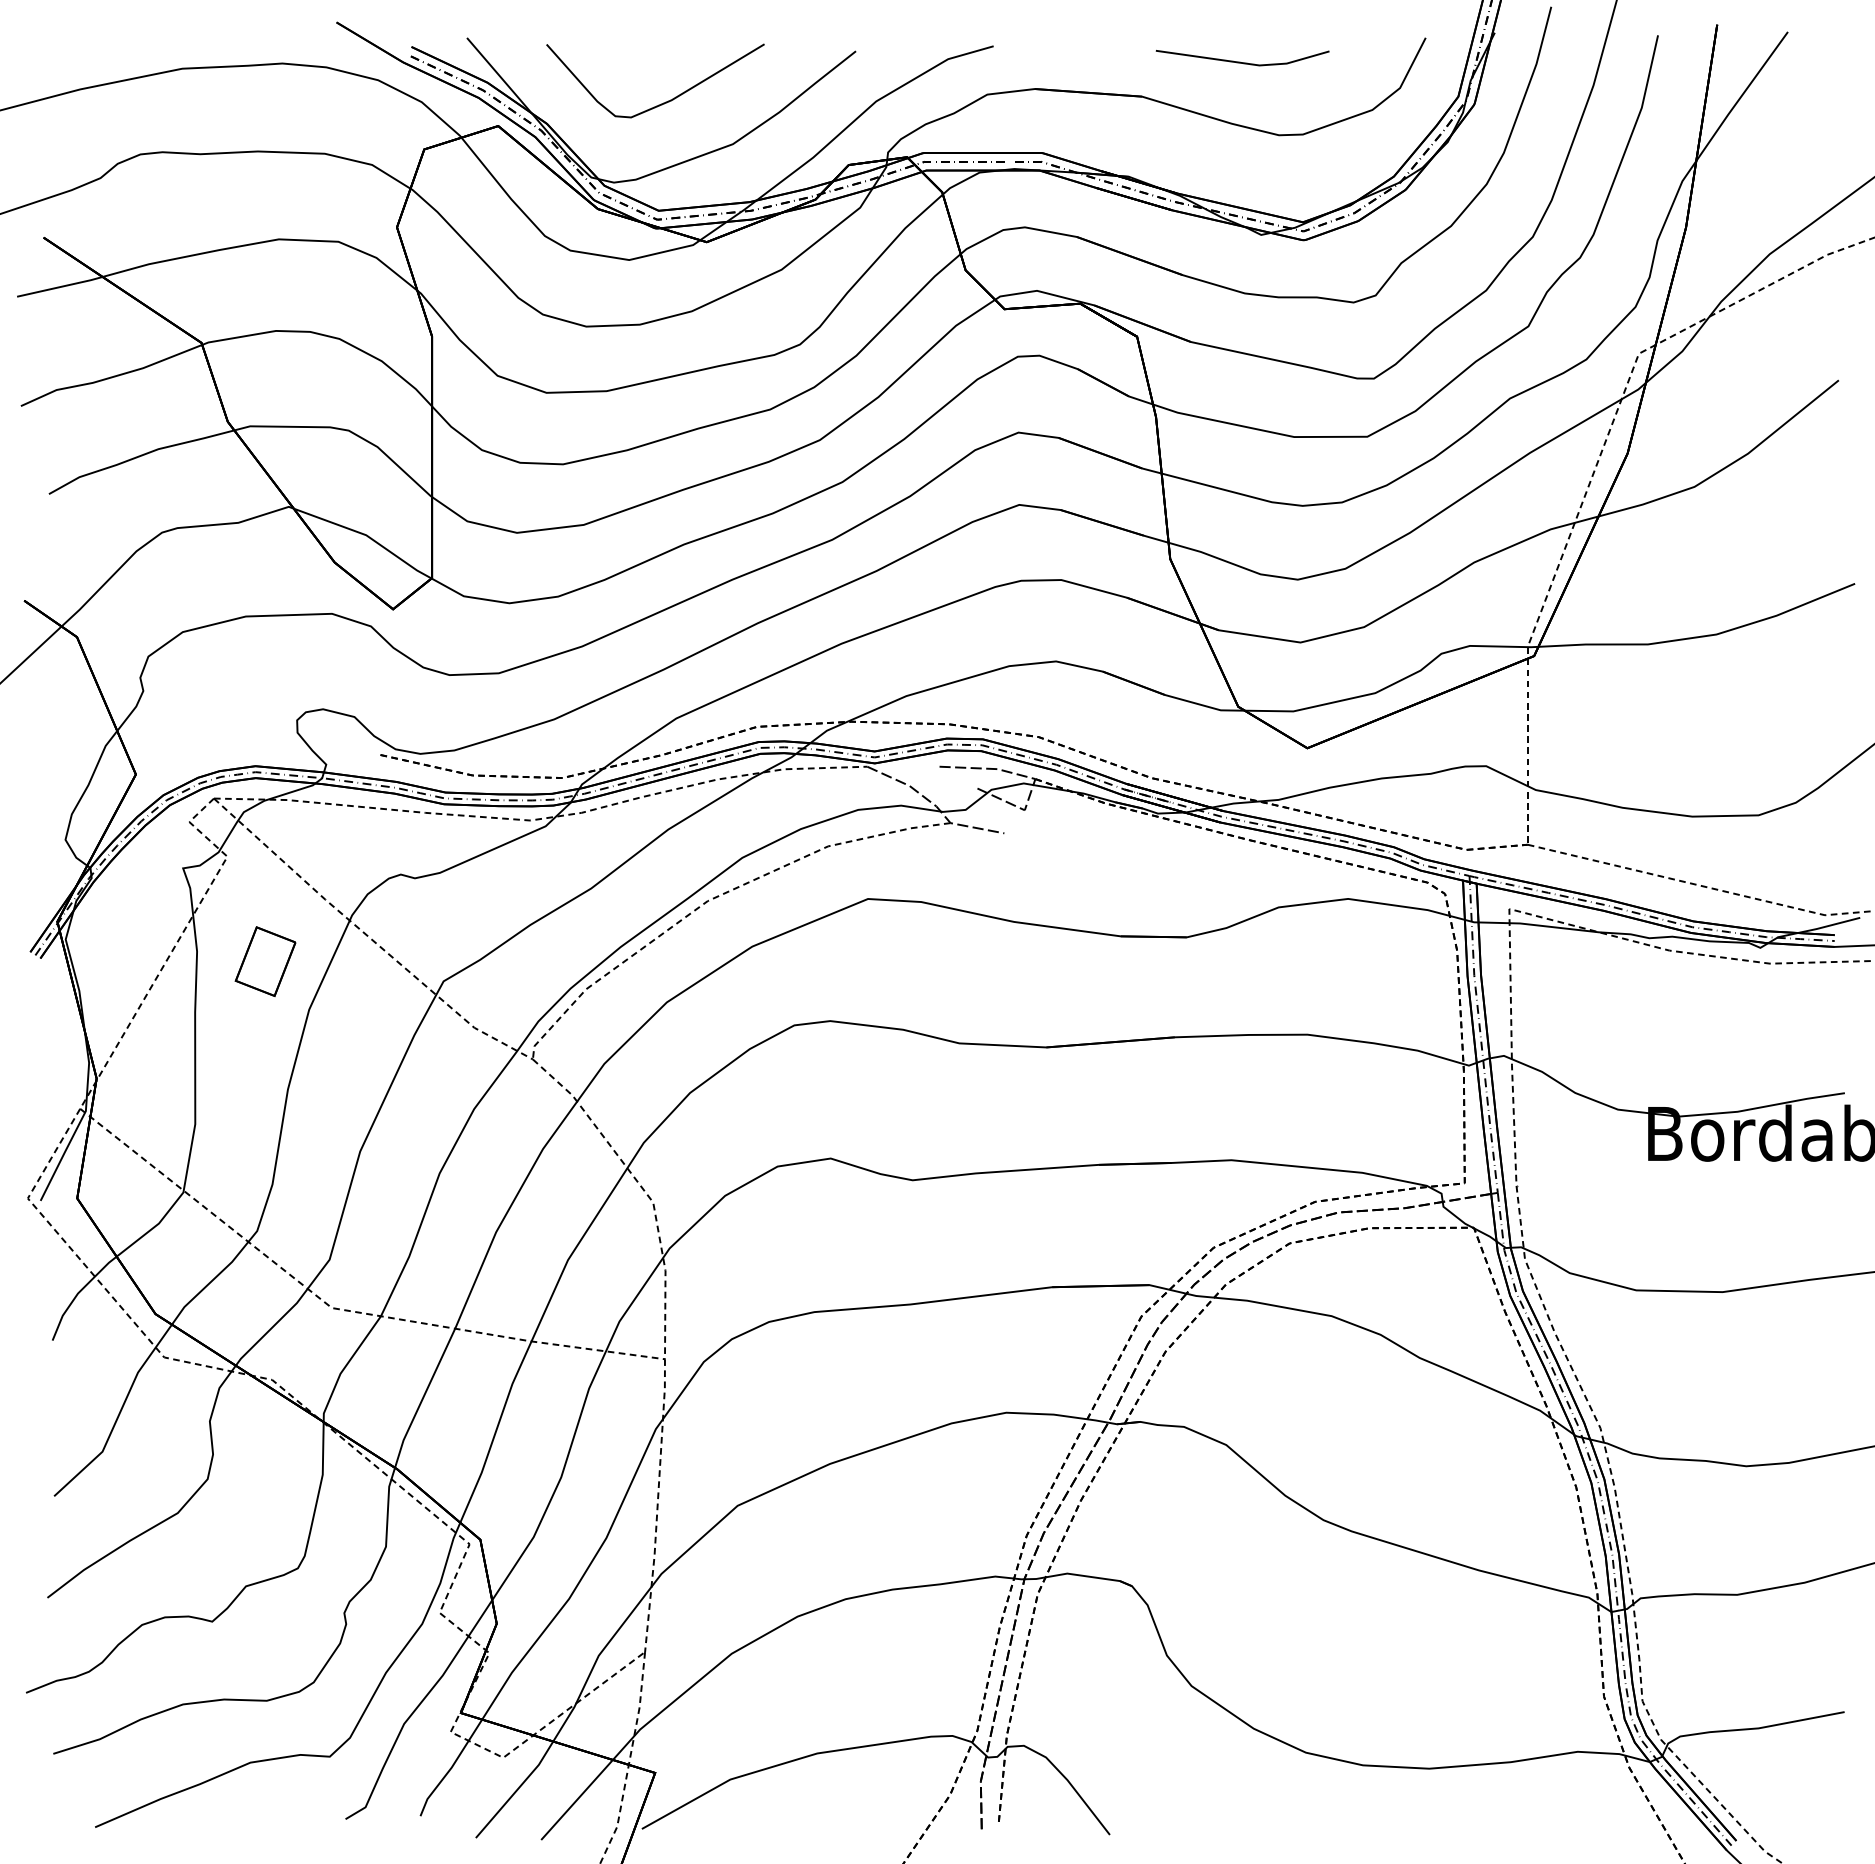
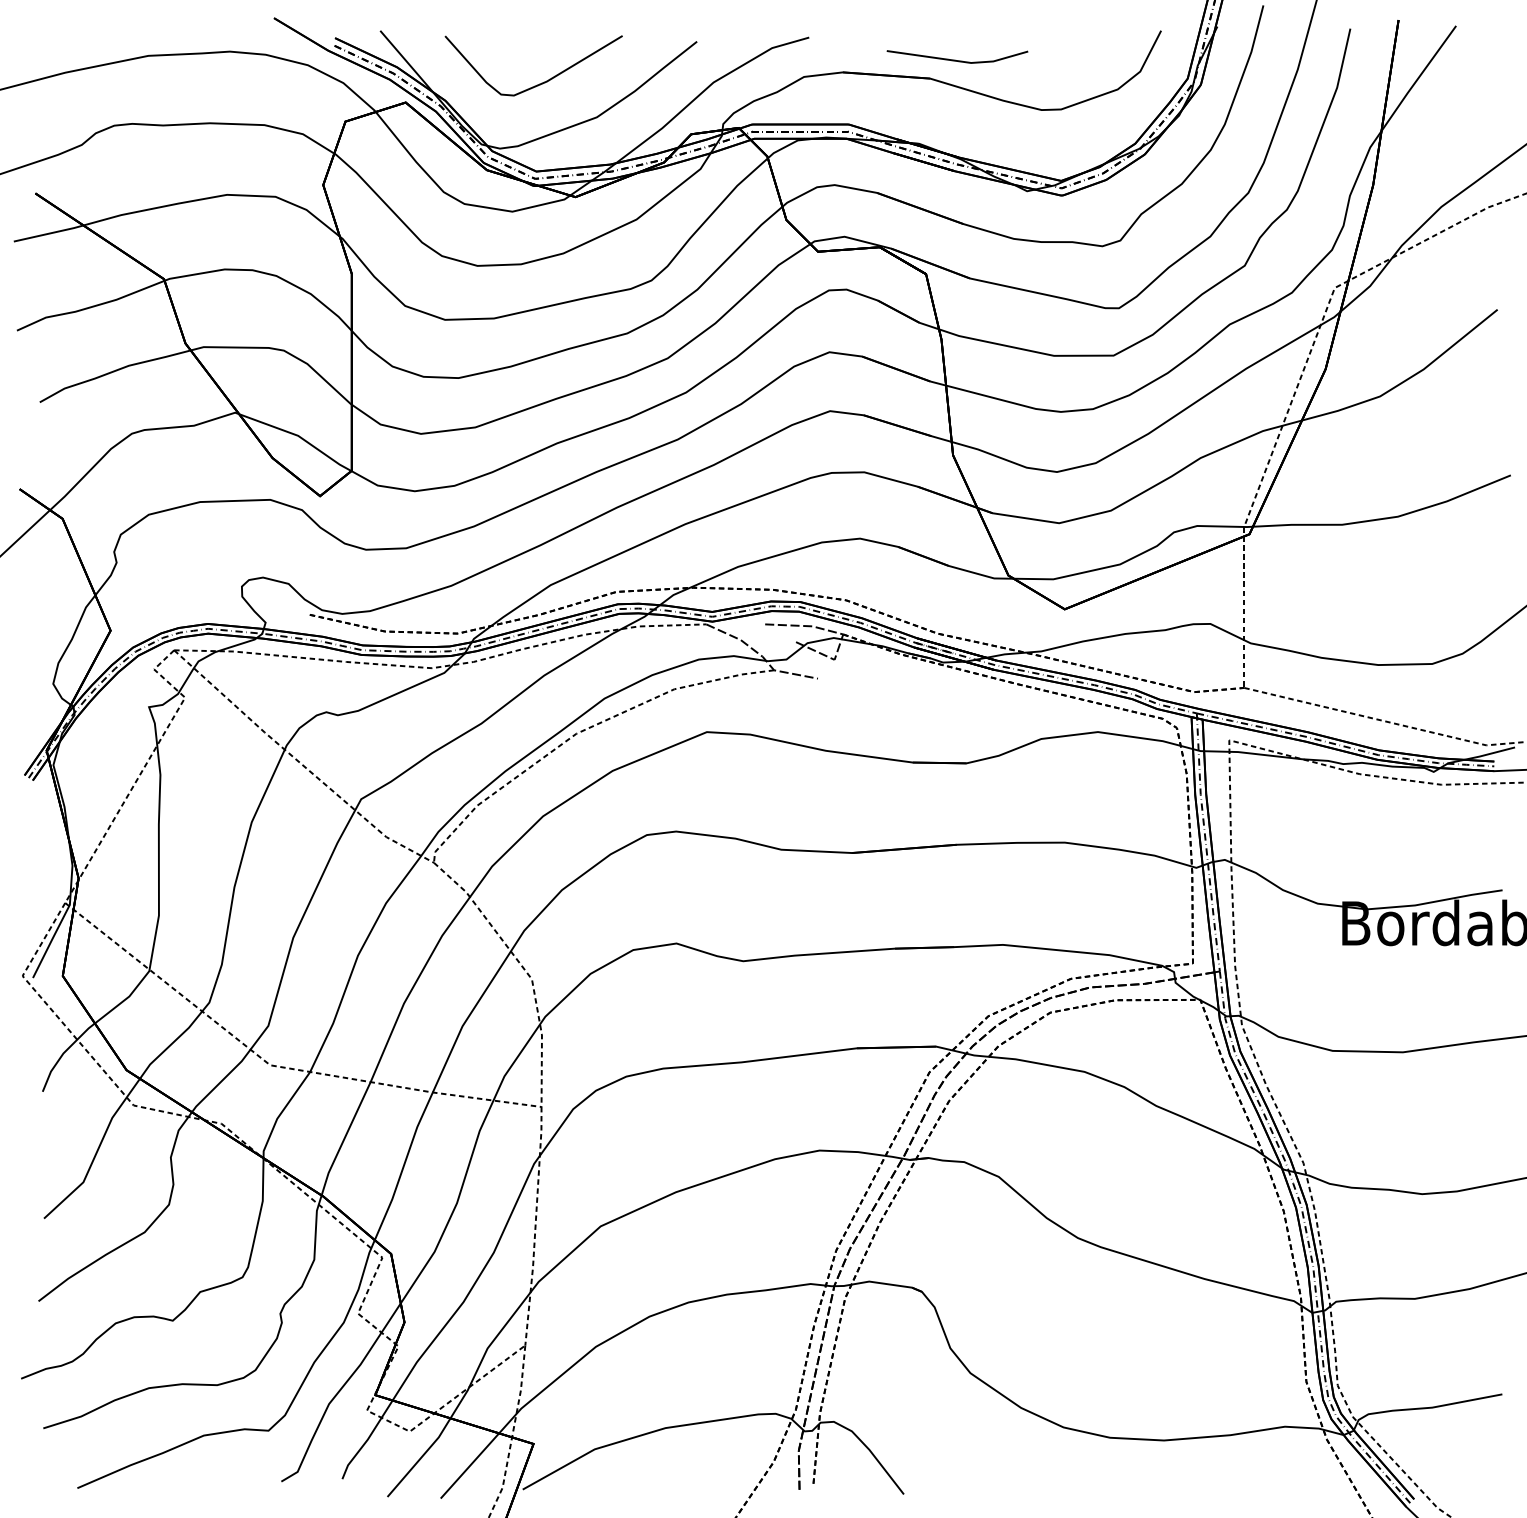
line: (1240, 61) -> (955, 59), moved
part: (265, 961) -> (216, 783), removed

